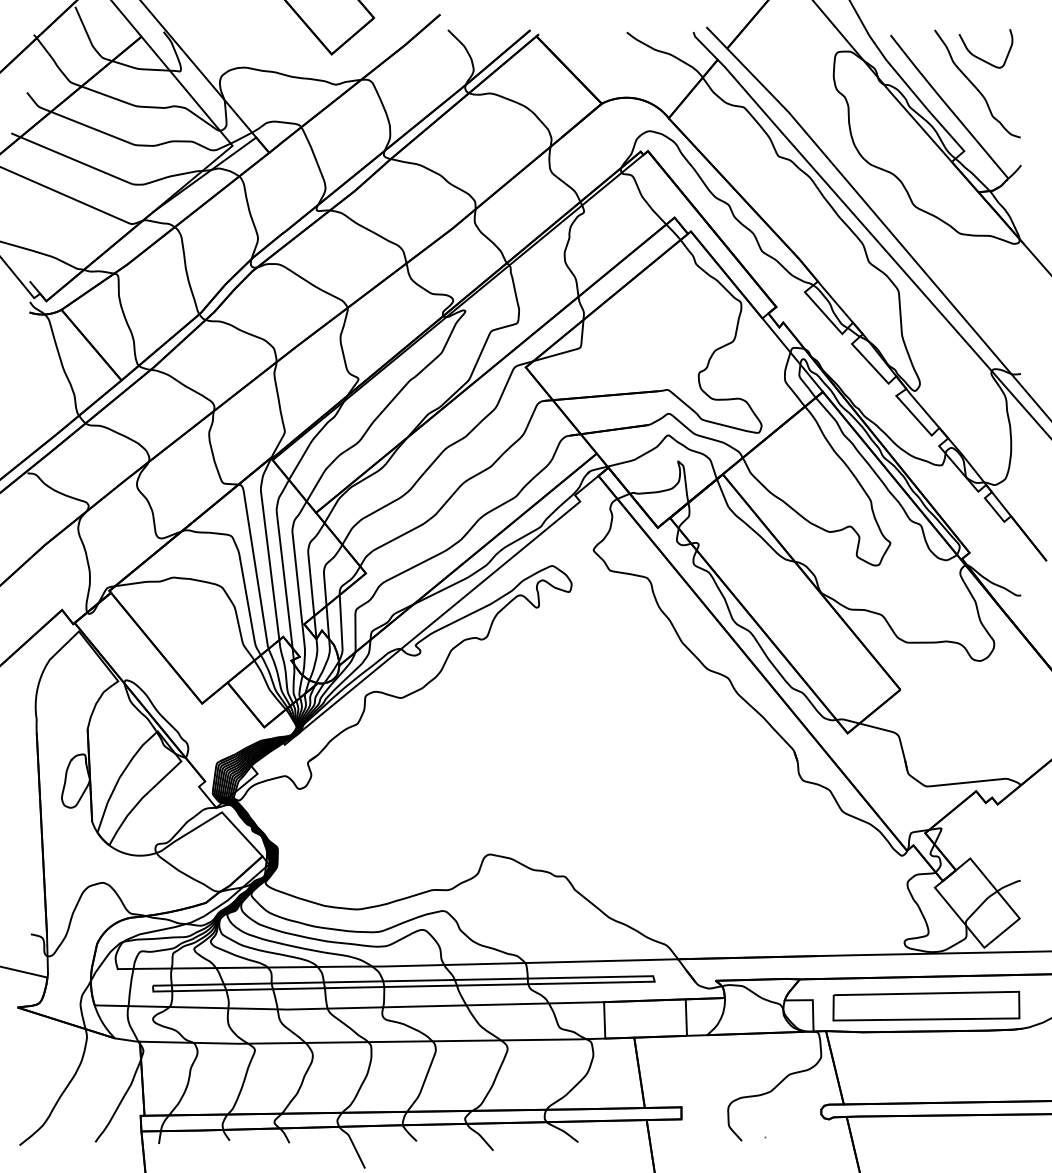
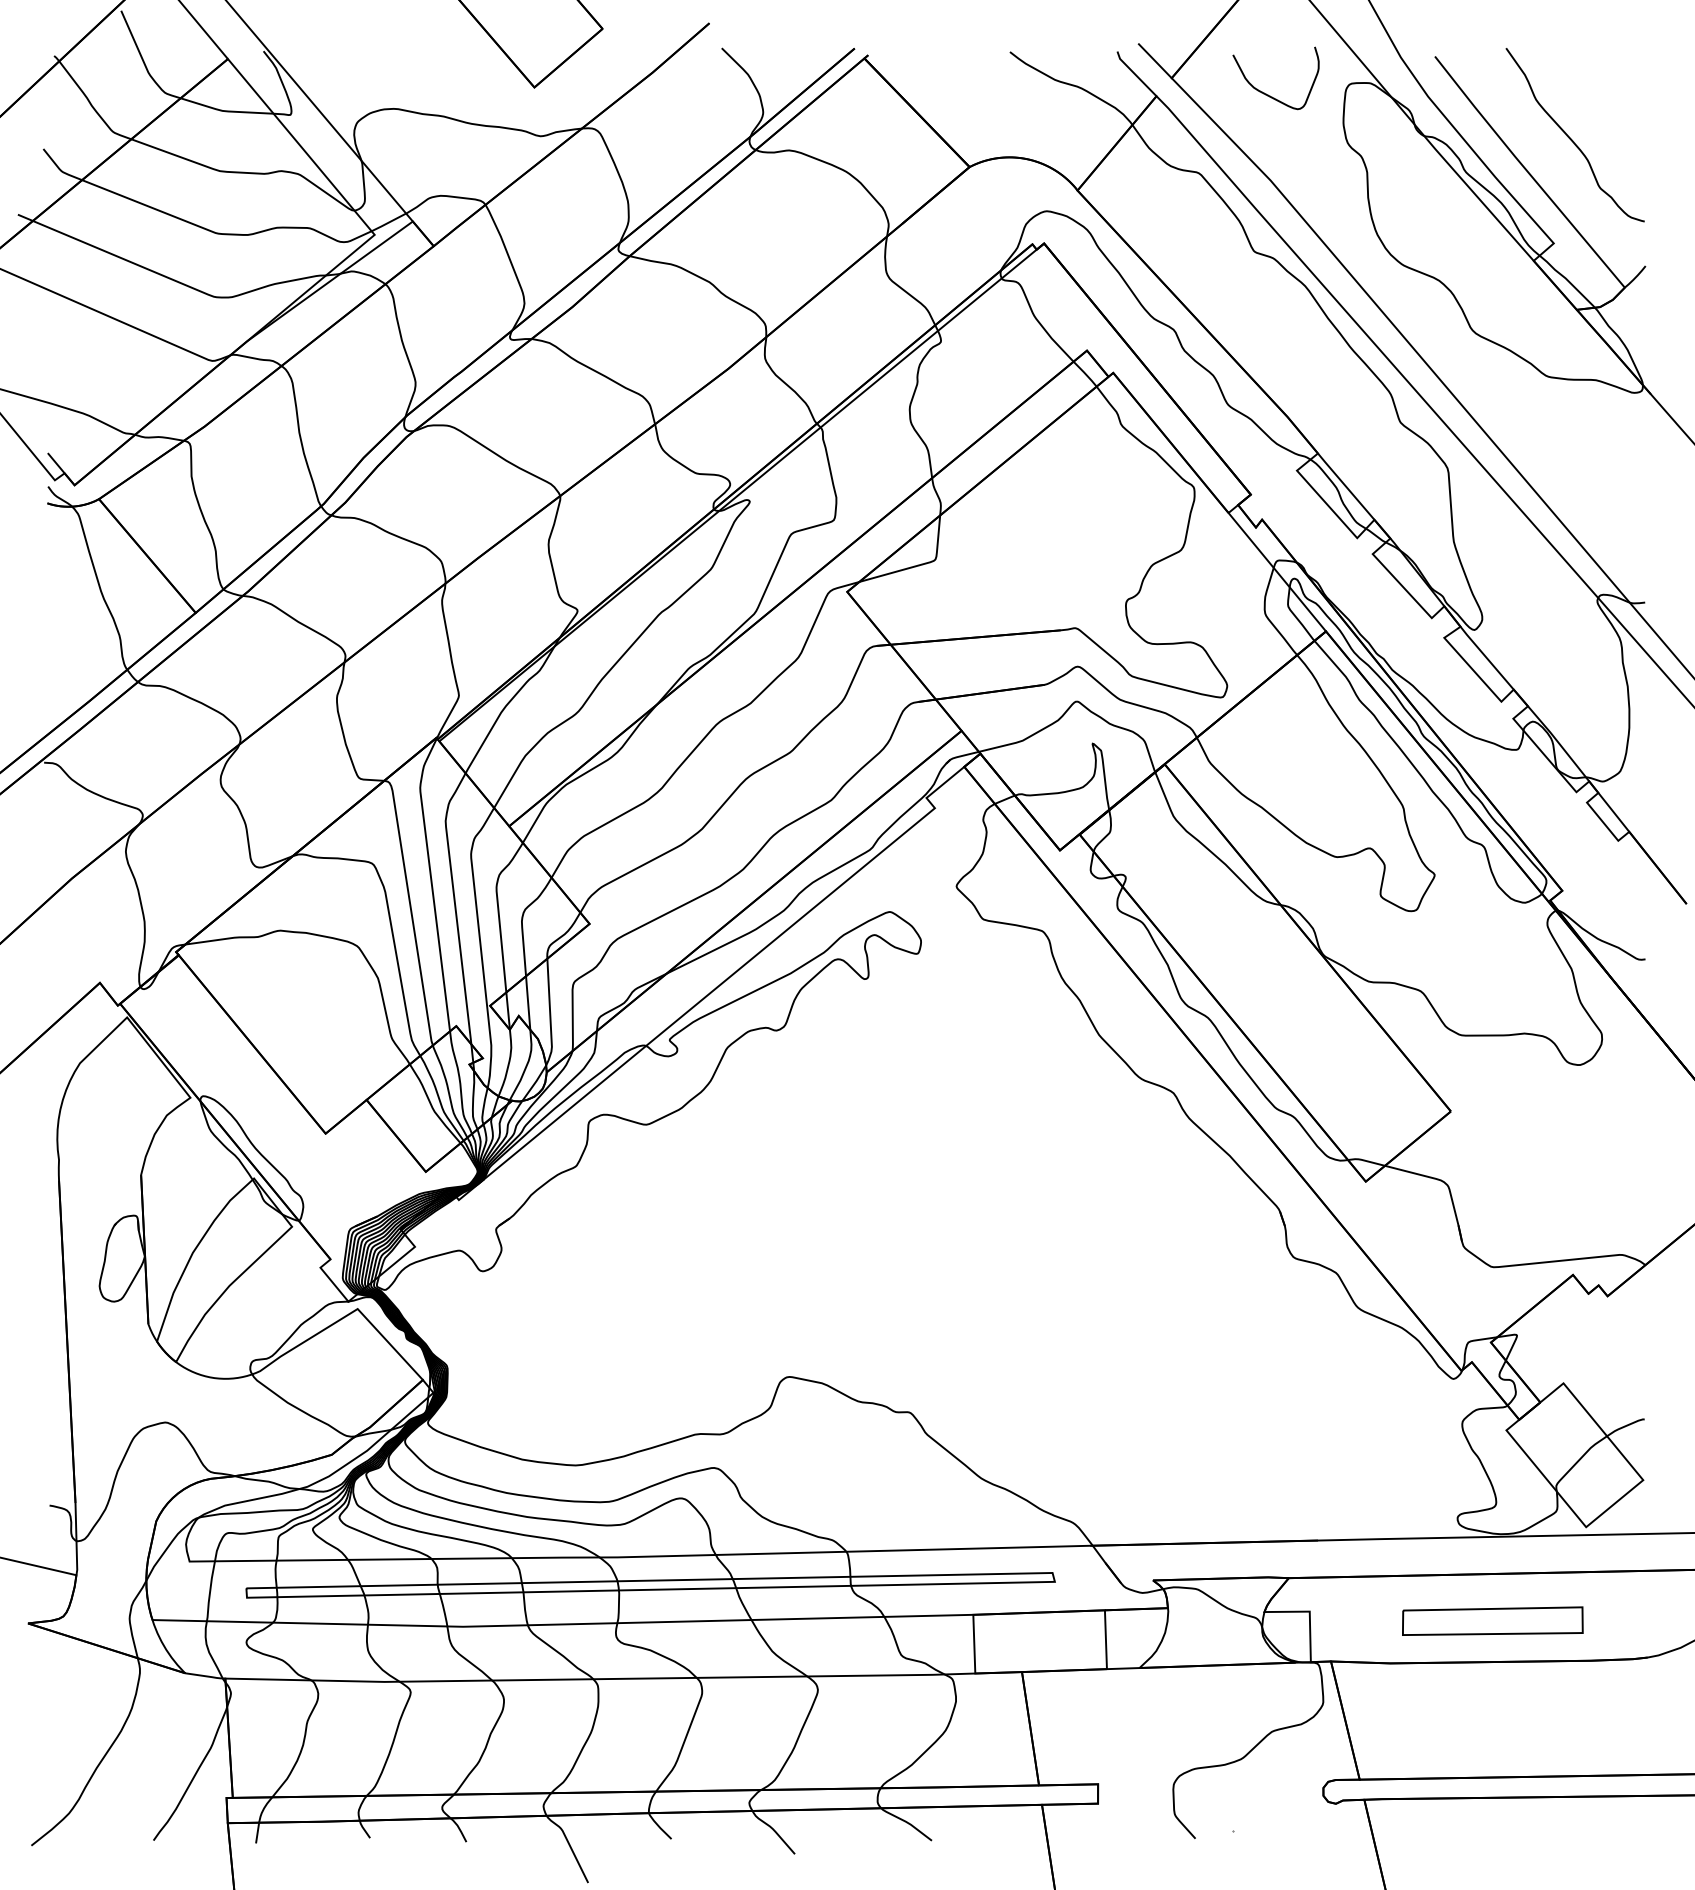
curve: (981, 58) -> (1268, 94), moved
part: (926, 1005) -> (1492, 1620), size x0.6

